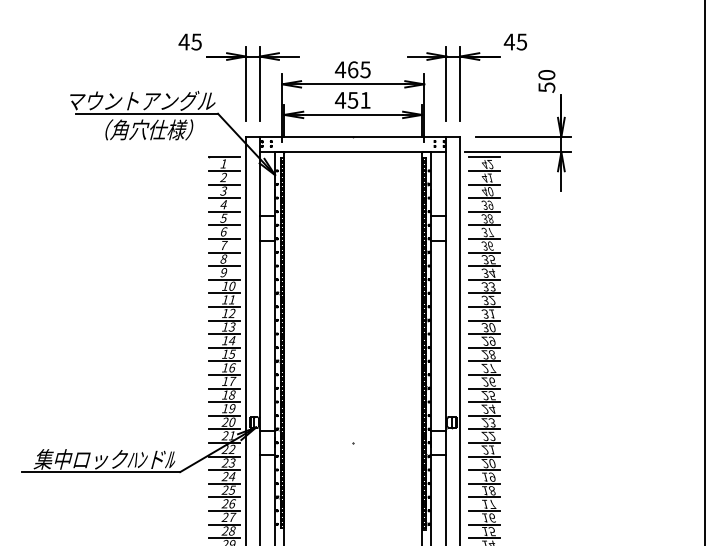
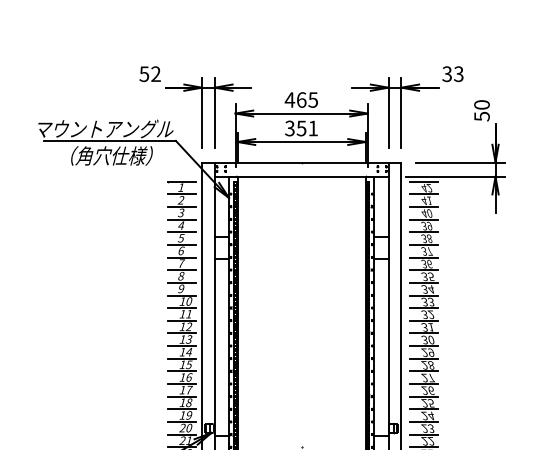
text: (189, 41) -> (149, 73), 45 -> 52
text: (515, 41) -> (452, 73), 45 -> 33
text: (340, 99) -> (289, 127), 451 -> 351

